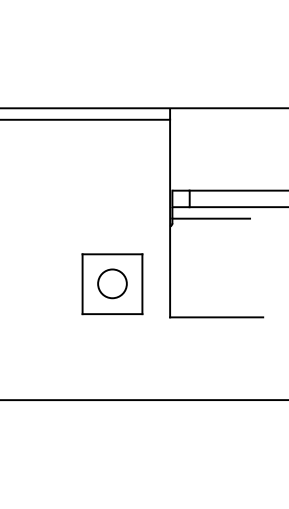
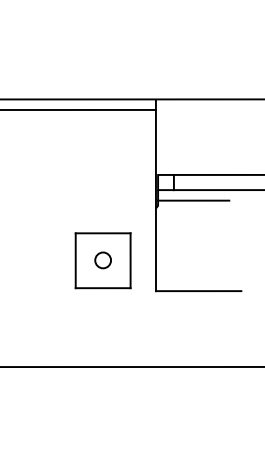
circle: (112, 283) -> (103, 260), size x0.6

